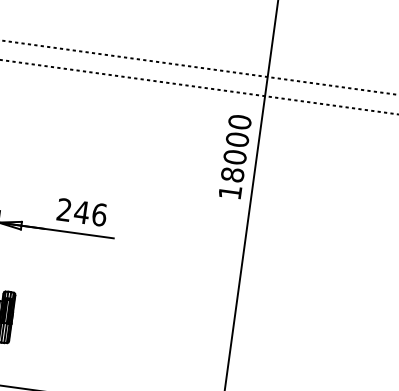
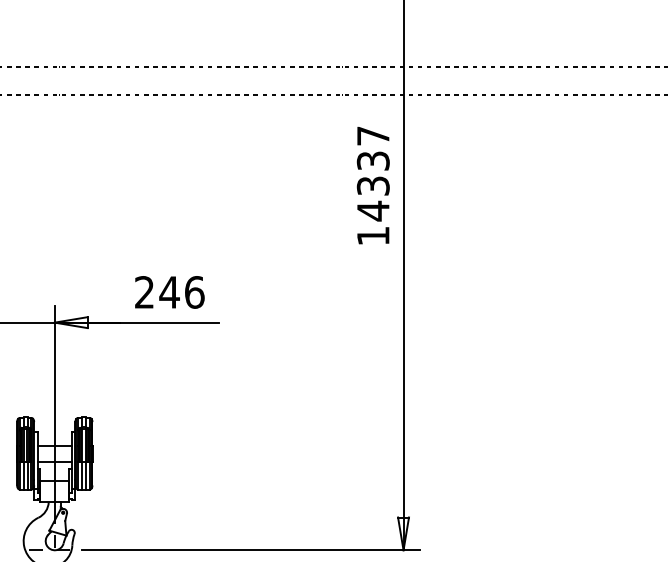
text: (235, 148) -> (372, 173), 18000 -> 14337

